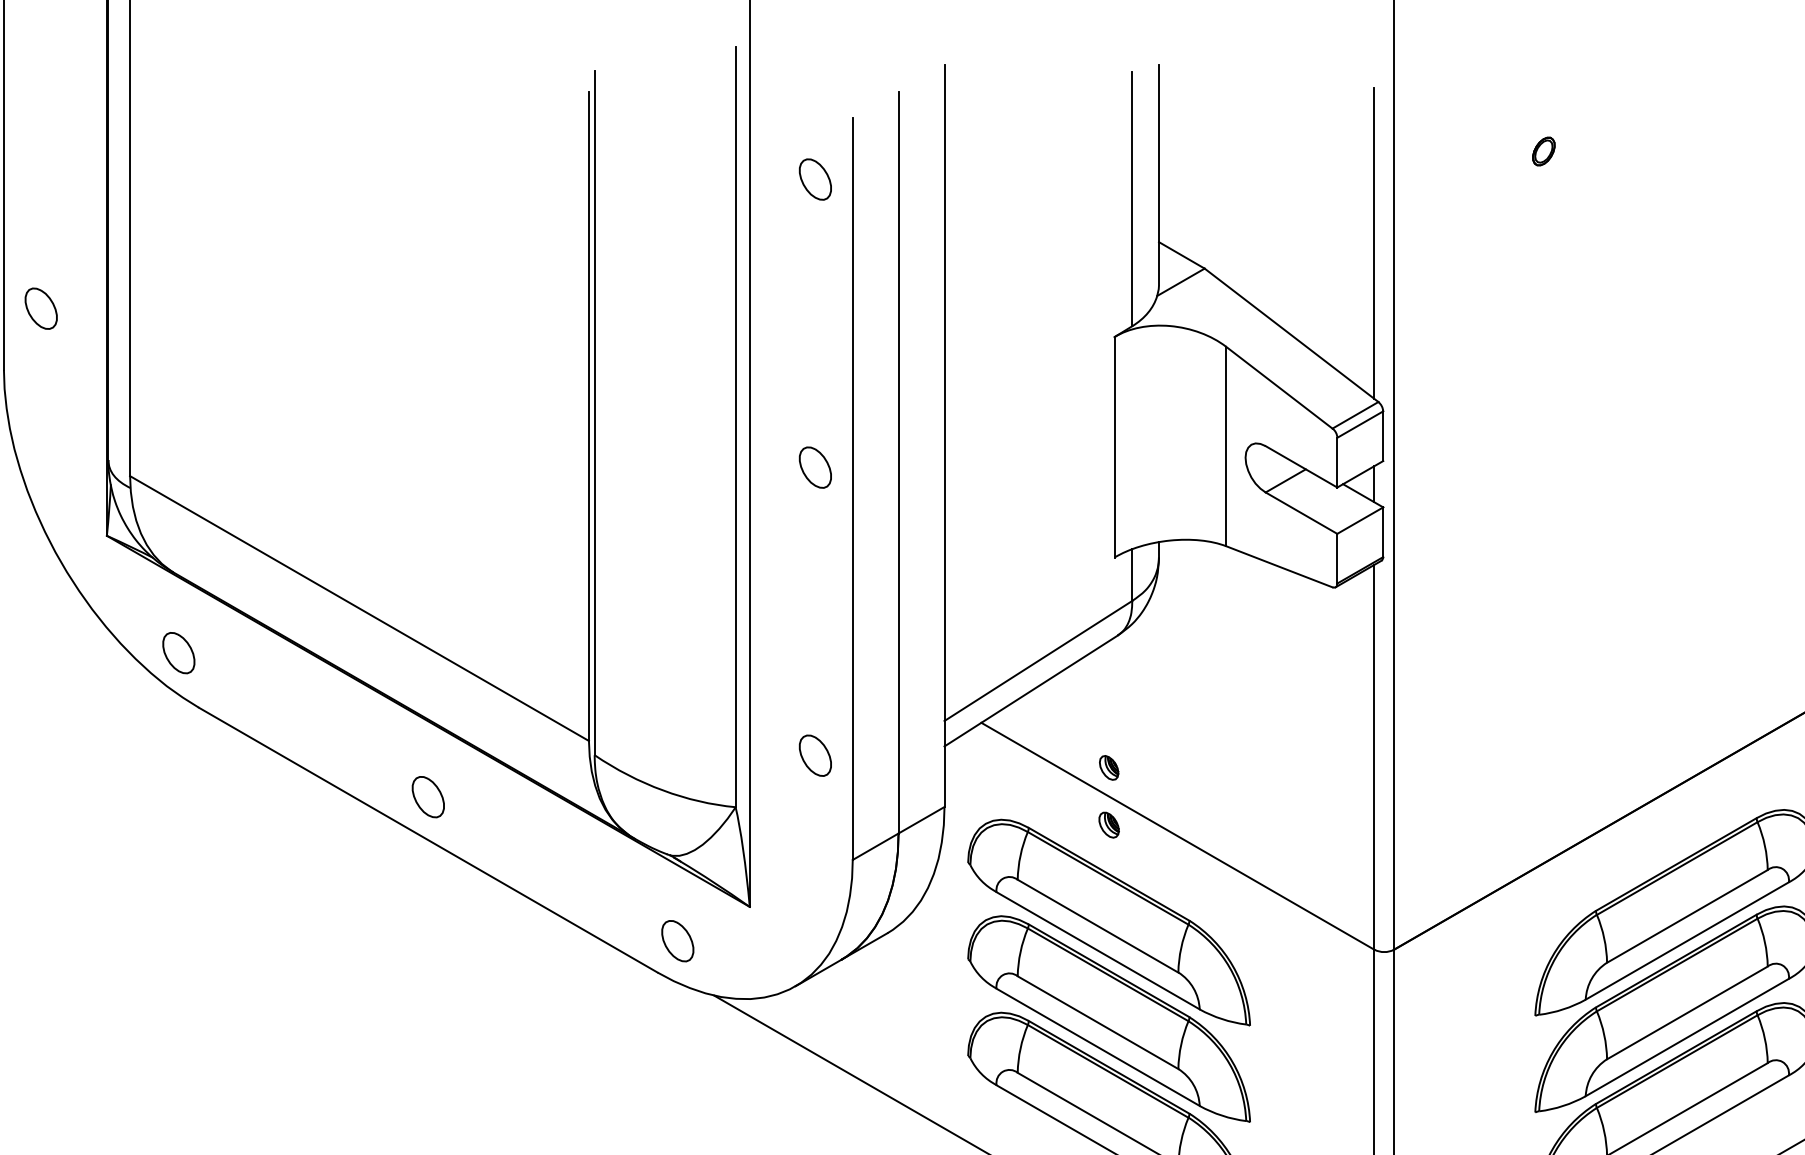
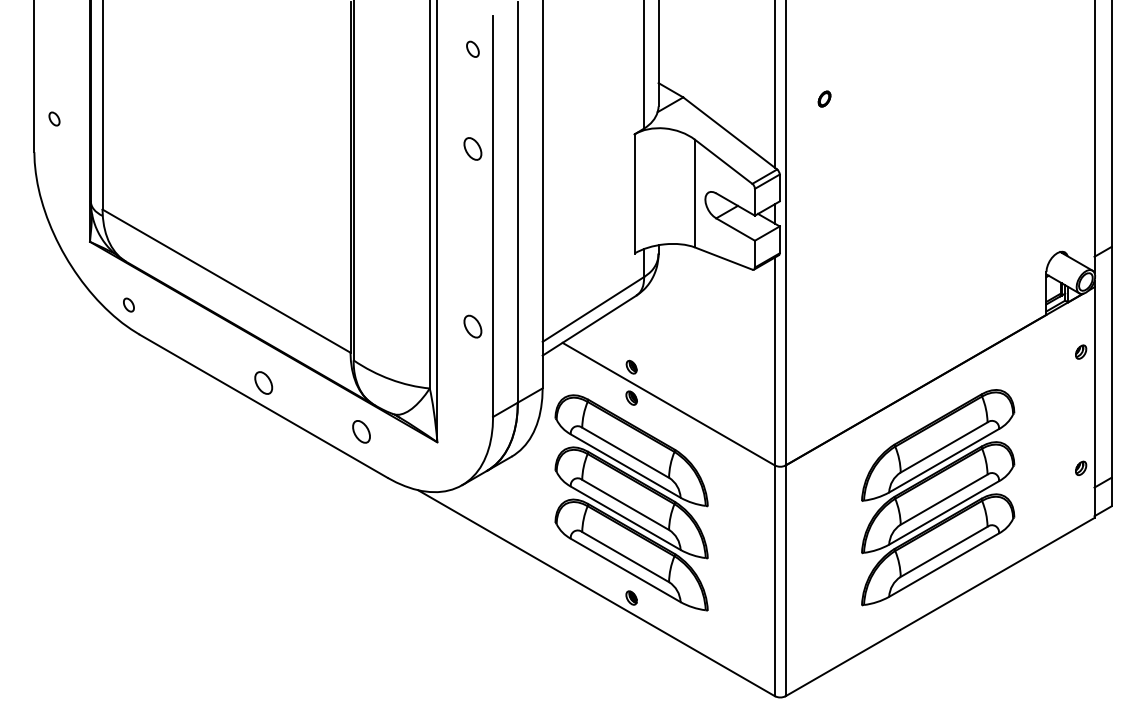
part: (1543, 150) -> (824, 98), moved
part: (814, 179) -> (472, 49), size x0.7
part: (41, 307) -> (54, 118), size x0.6
part: (814, 466) -> (472, 148), moved
part: (178, 651) -> (128, 304), size x0.6
part: (814, 755) -> (472, 326), moved
part: (677, 940) -> (361, 431), moved

